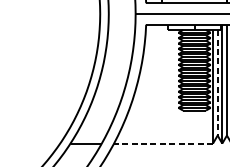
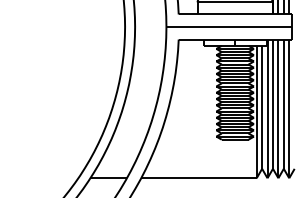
line: (217, 82) -> (262, 107), dashed -> solid
line: (163, 143) -> (198, 178), dashed -> solid

